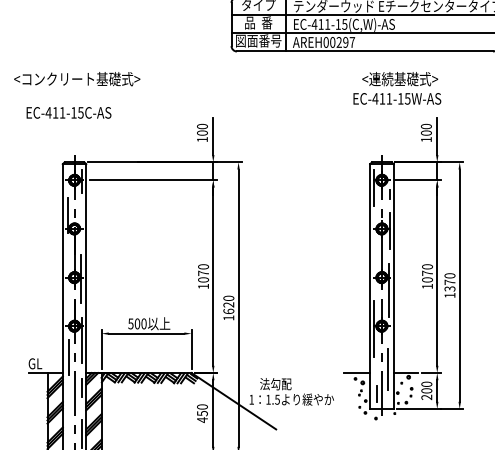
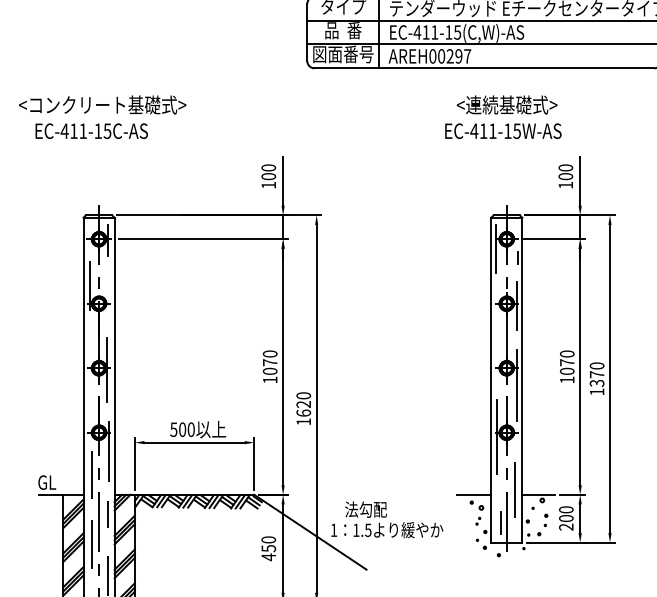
text: (397, 88) -> (503, 117), moved
text: (68, 112) -> (91, 130), moved
line: (69, 410) -> (92, 544), added

